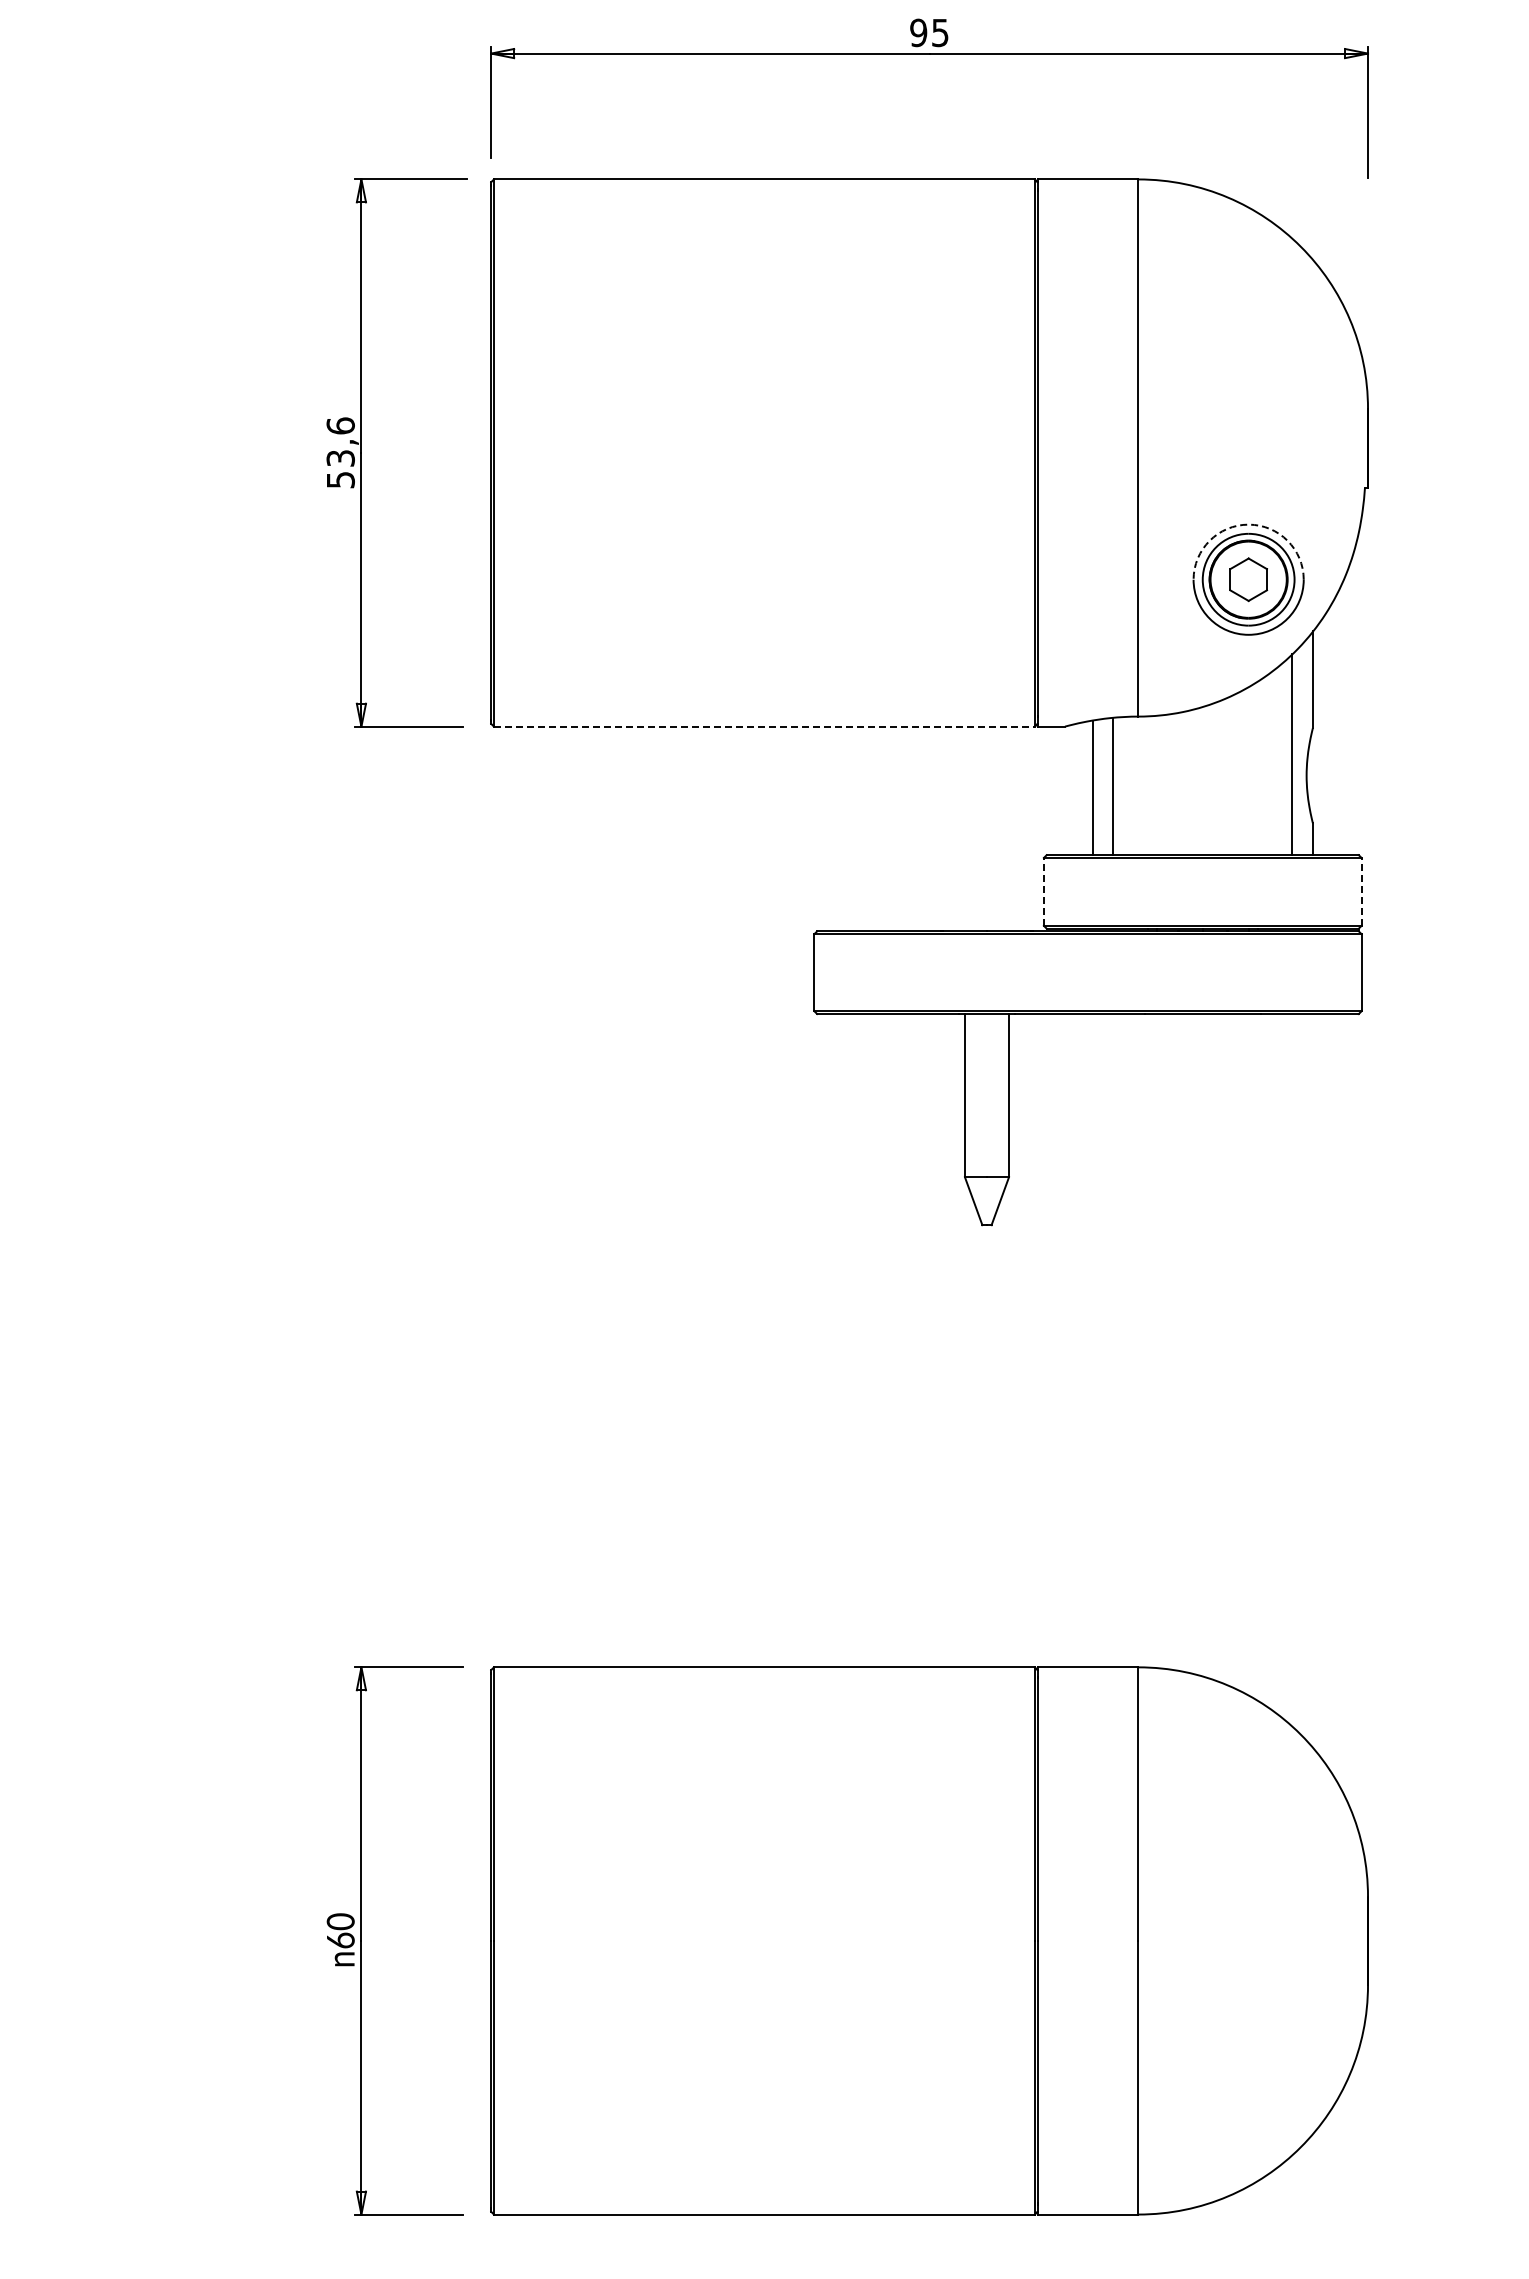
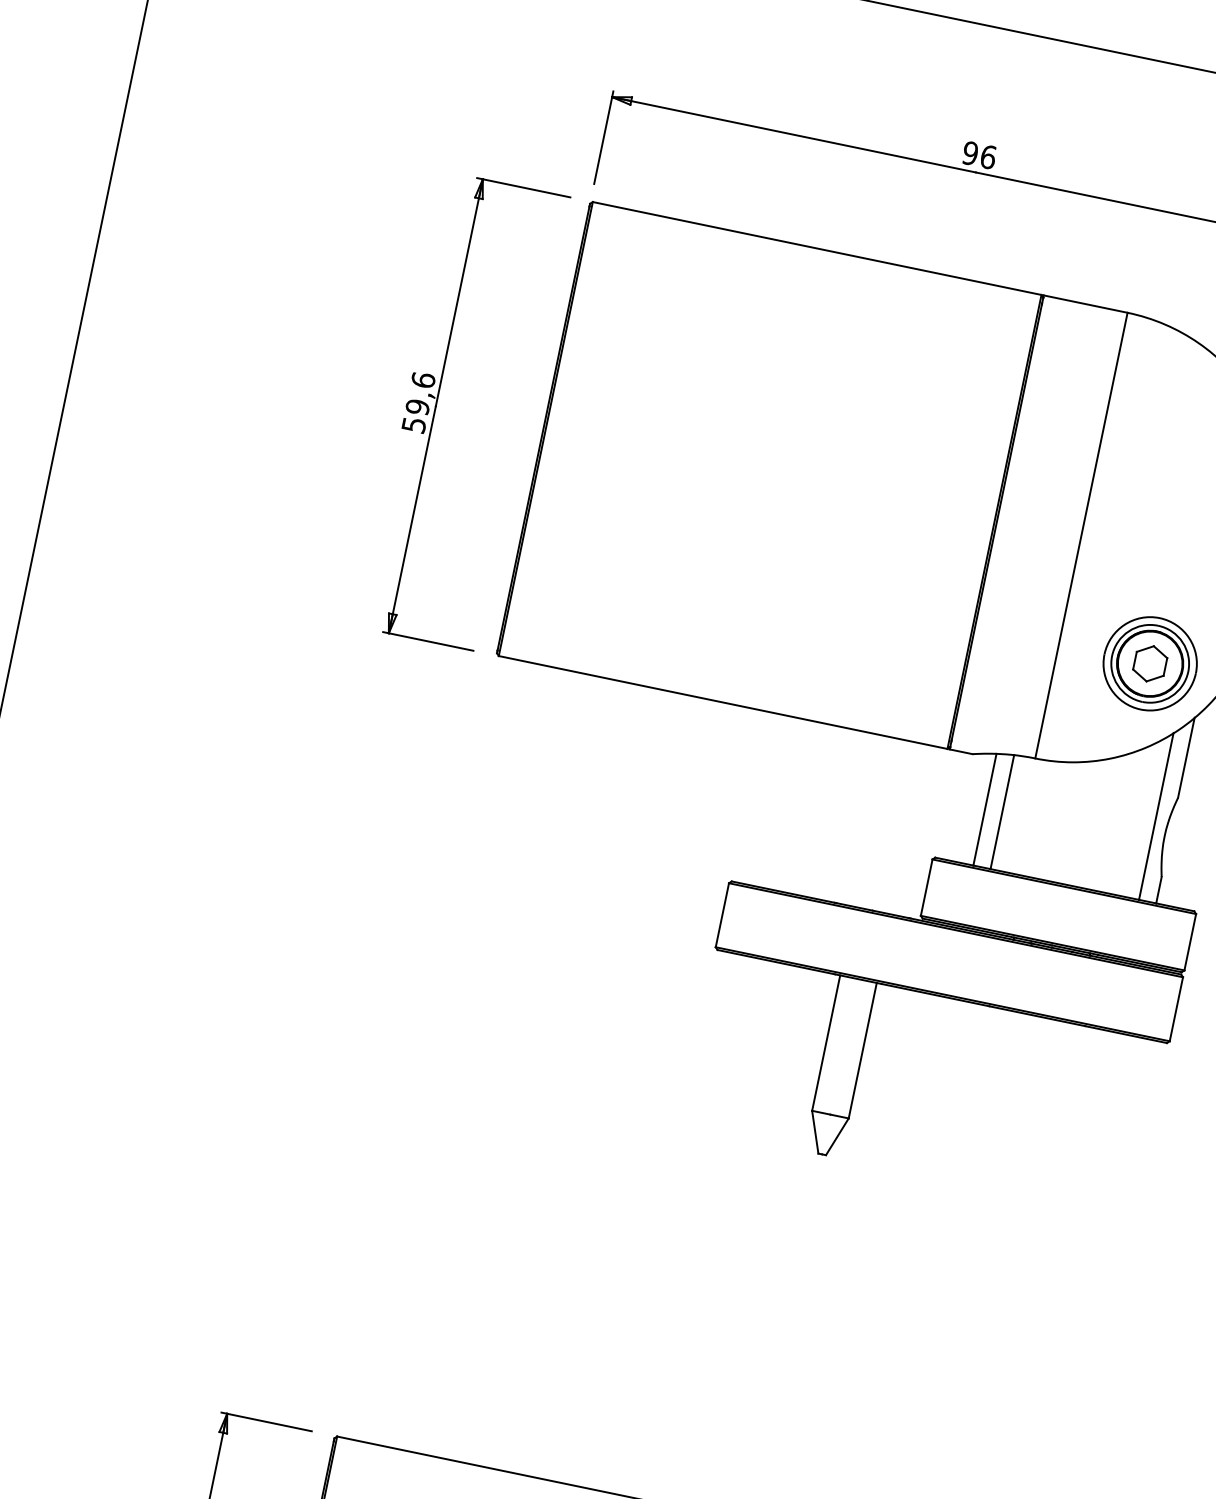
text: (940, 32) -> (988, 156), 95 -> 96
text: (340, 458) -> (417, 407), 53,6 -> 59,6
arc: (1248, 524) -> (1159, 617), dashed -> solid
line: (764, 726) -> (723, 702), dashed -> solid
line: (1043, 891) -> (926, 887), dashed -> solid
line: (1361, 891) -> (1190, 941), dashed -> solid

